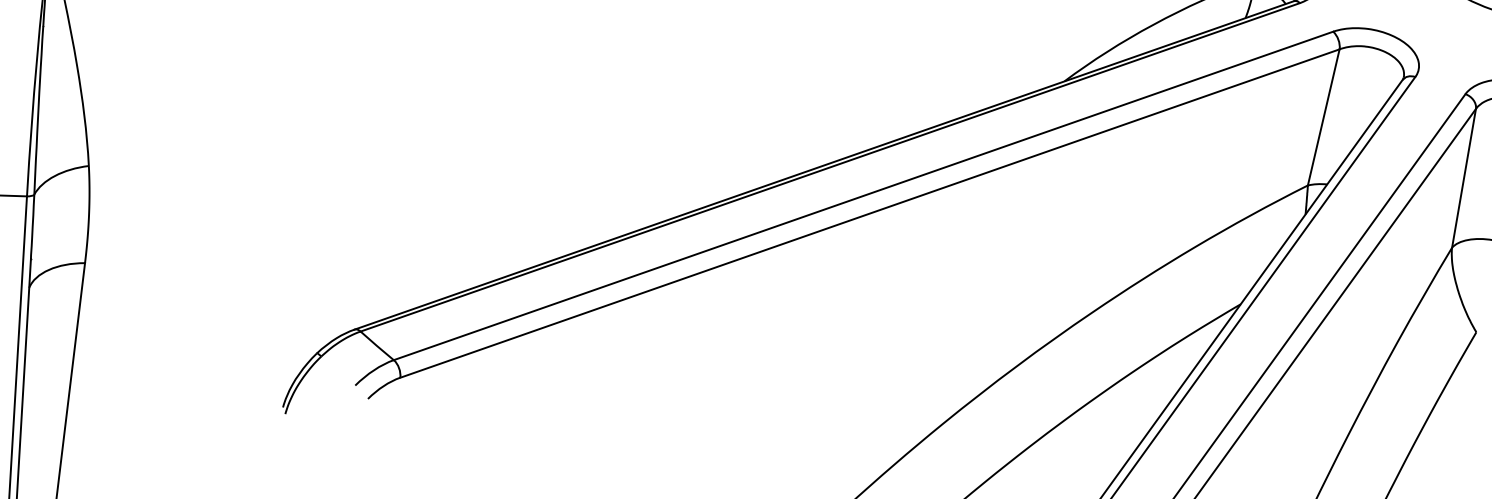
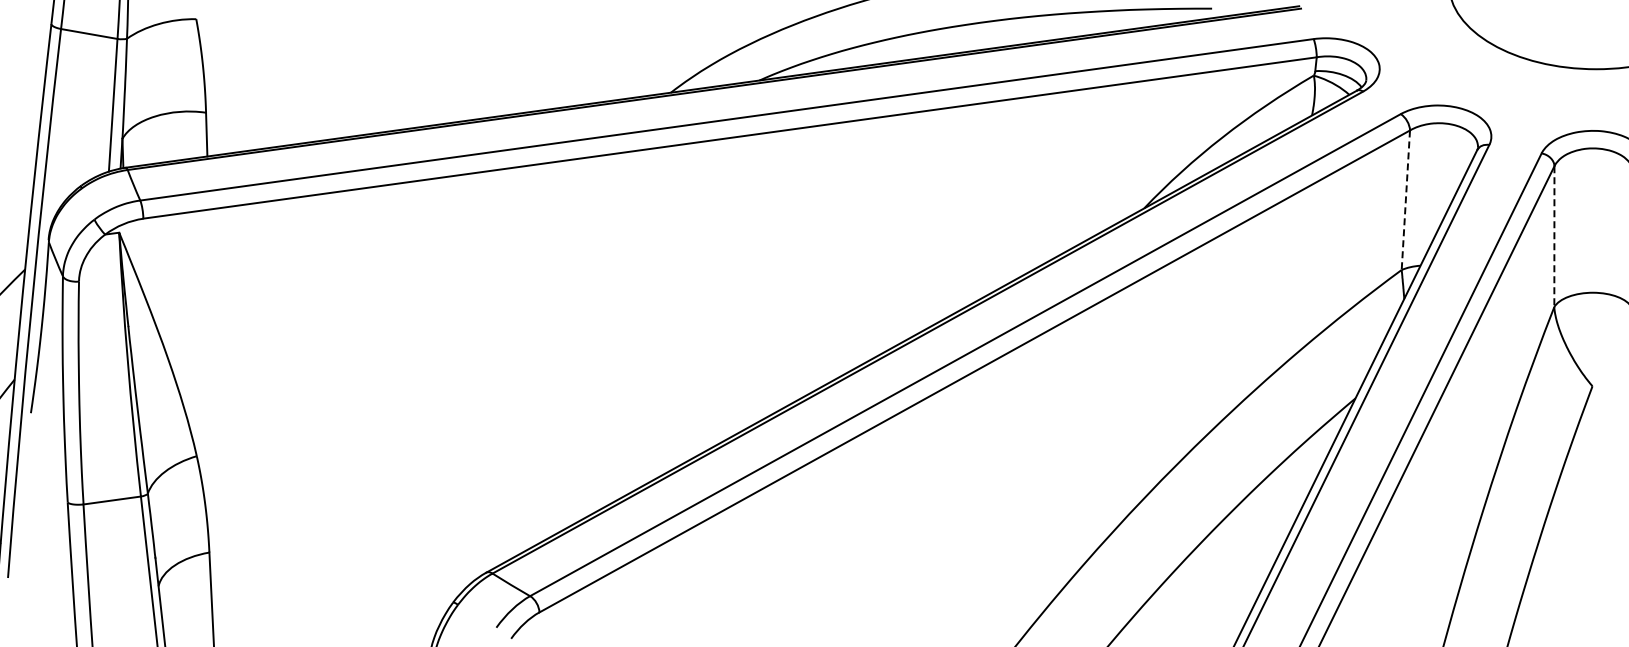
line: (1323, 117) -> (1405, 200), solid -> dashed
line: (1463, 179) -> (1554, 237), solid -> dashed

